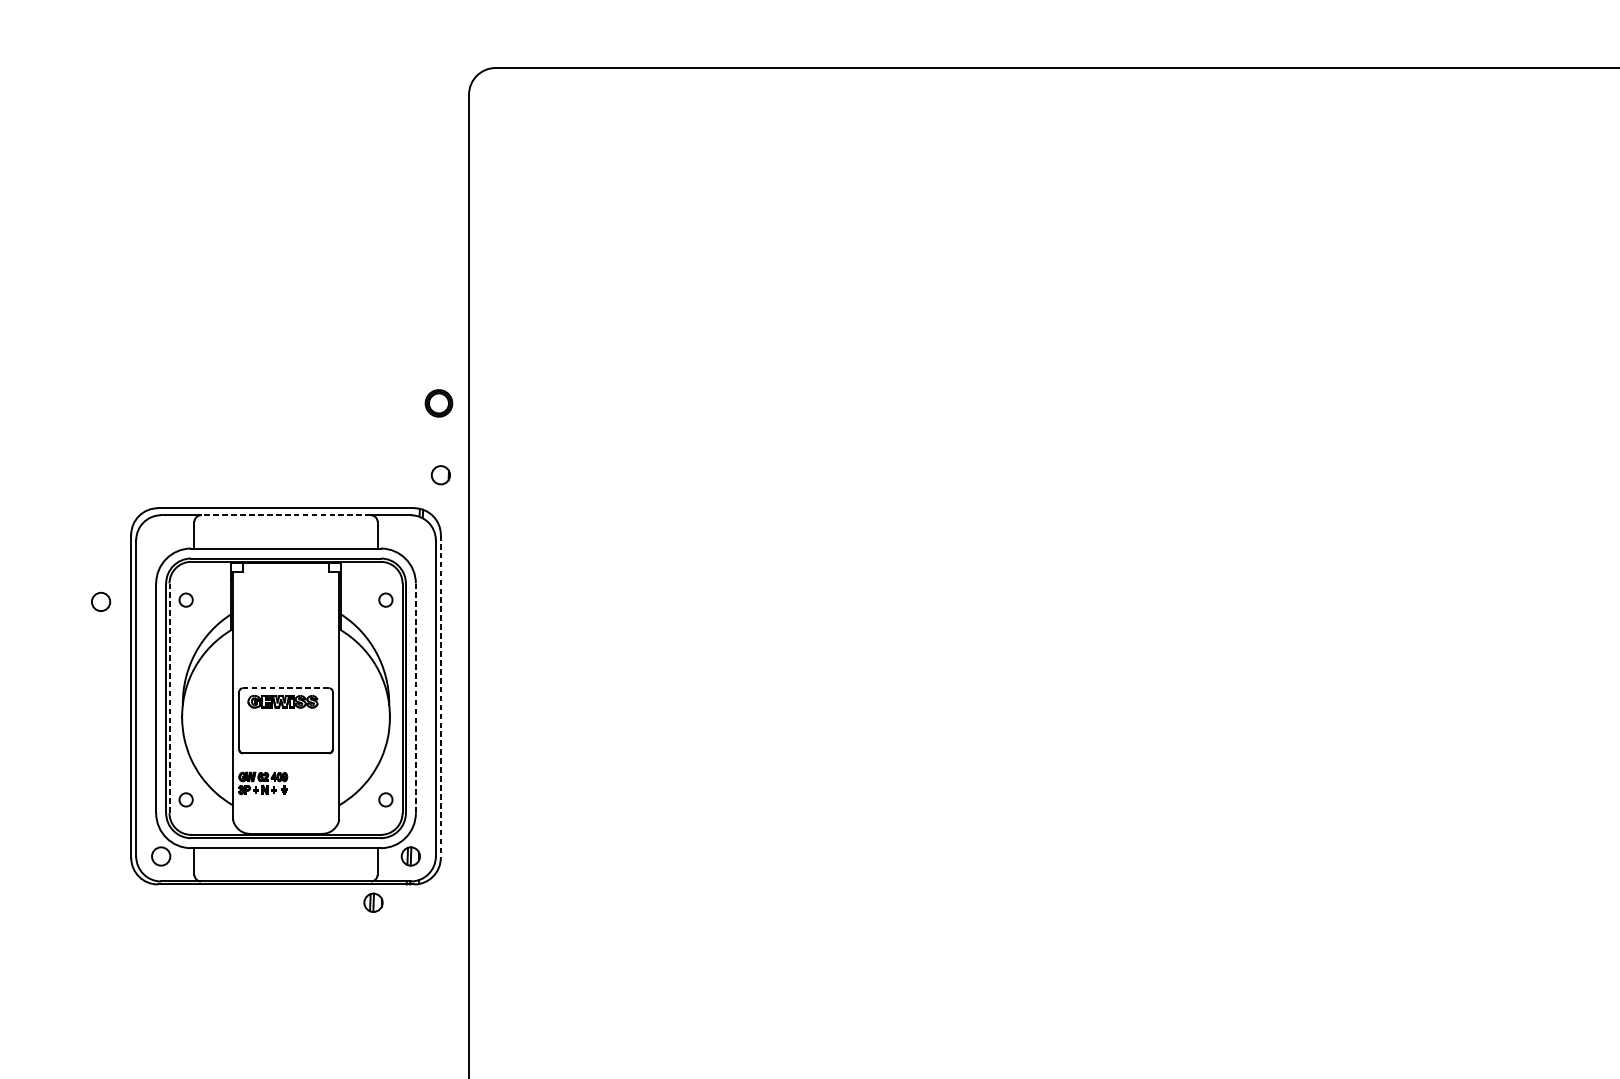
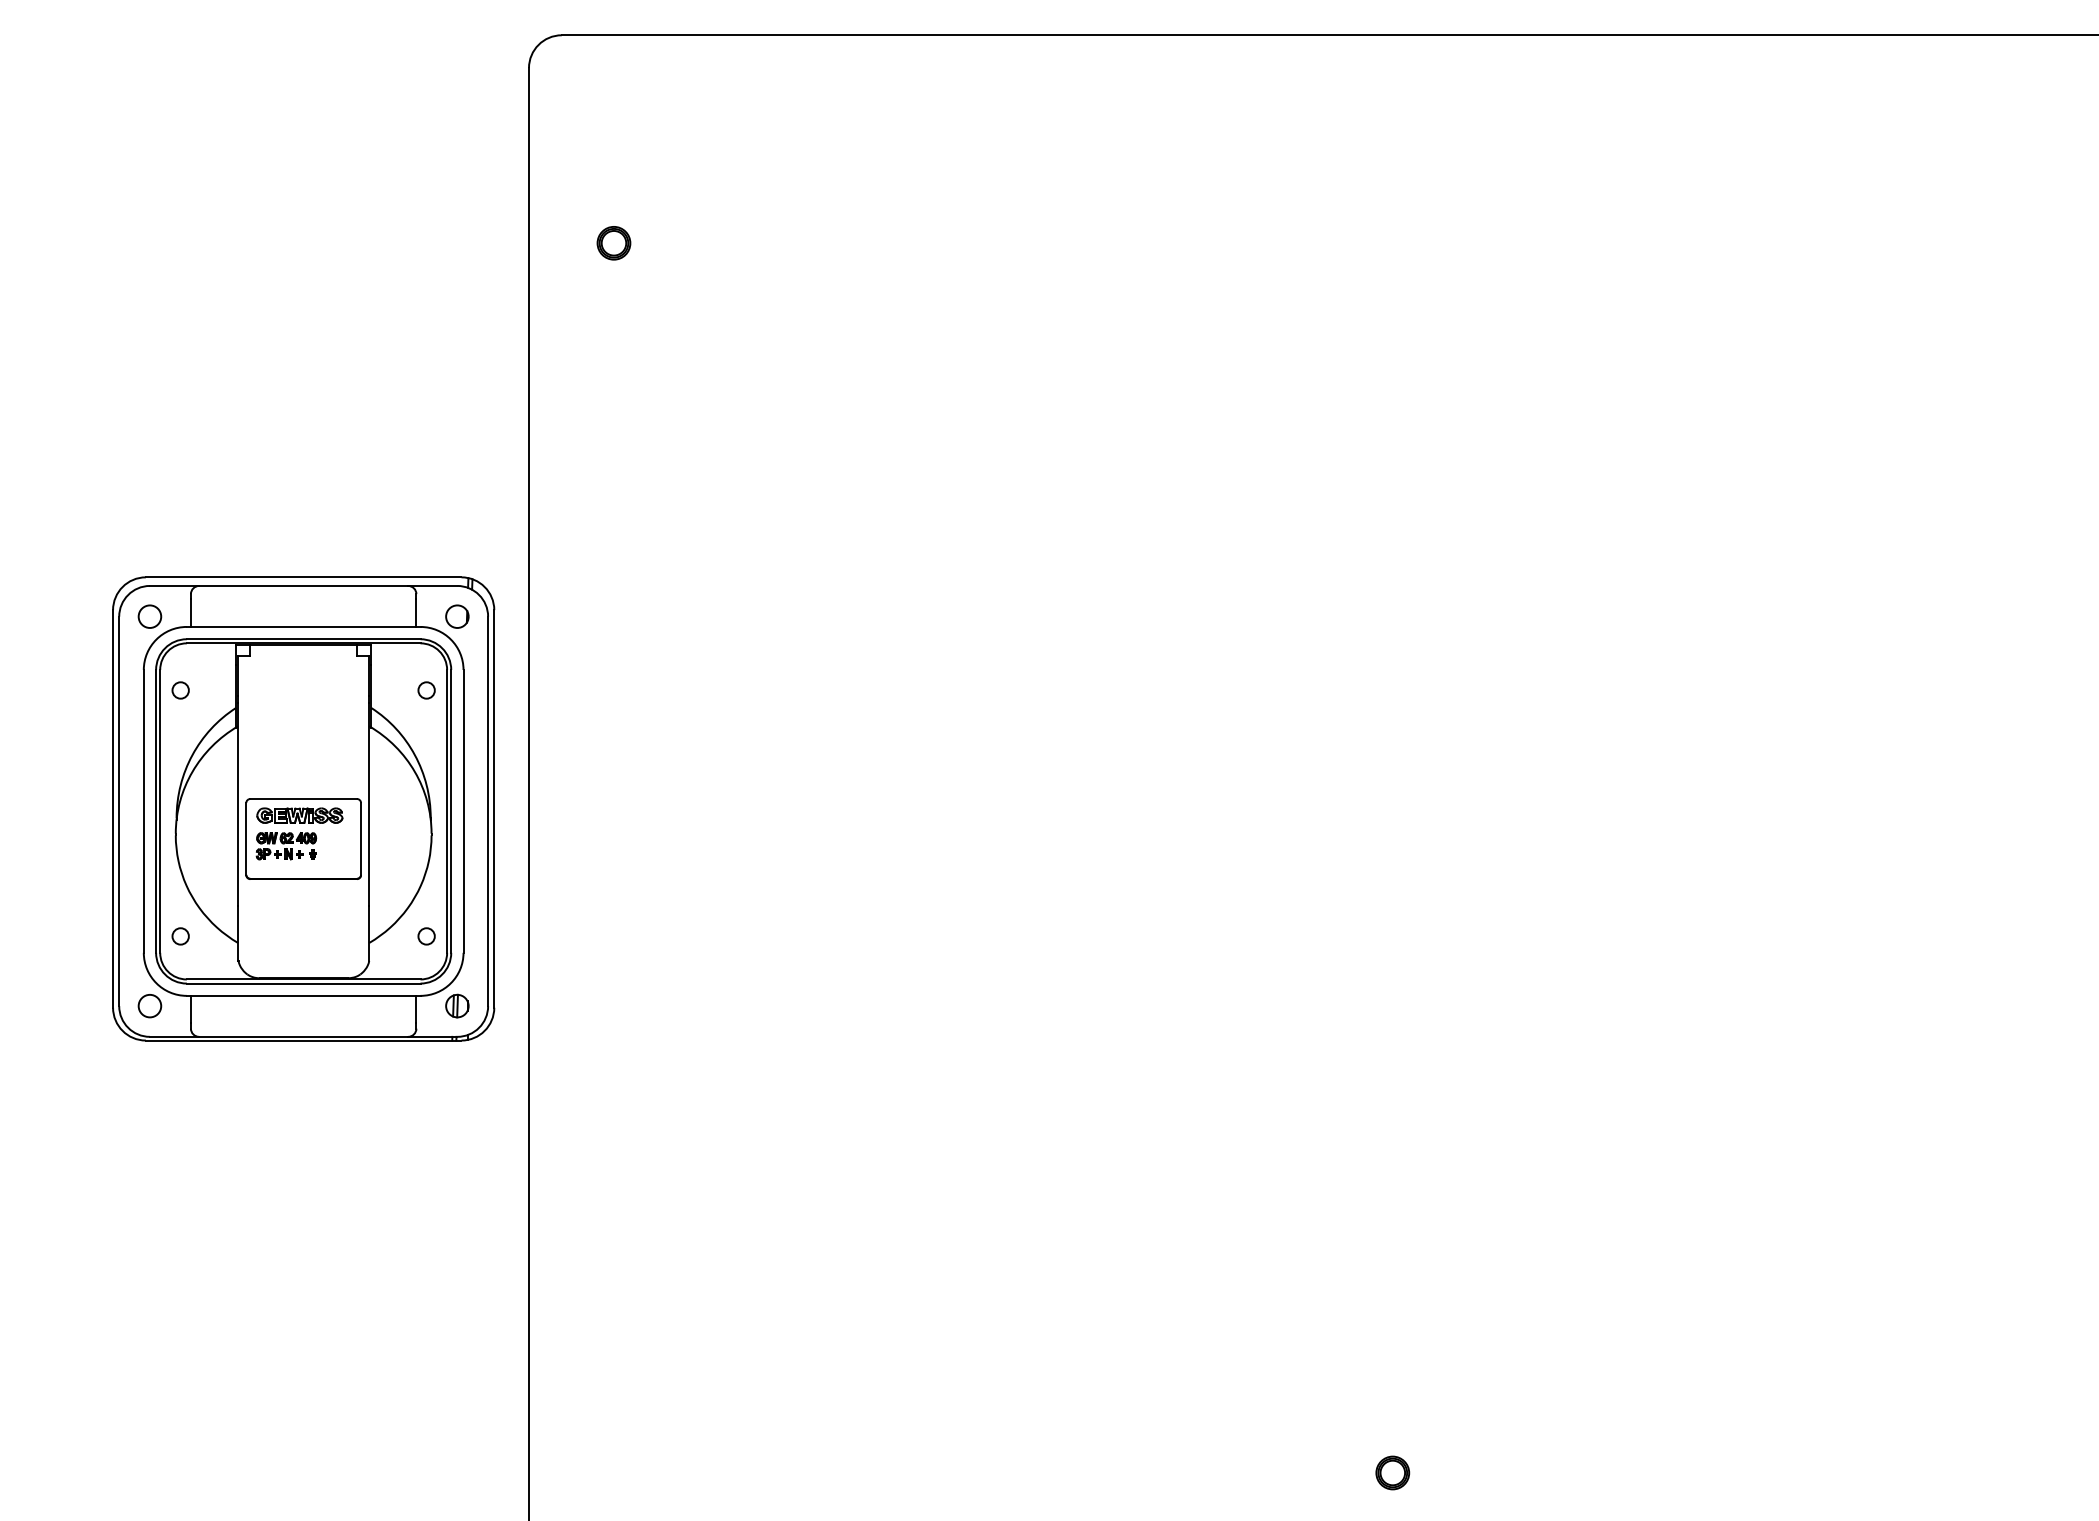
part: (438, 403) -> (613, 243), moved
circle: (441, 475) -> (457, 616), moved
line: (285, 514) -> (303, 585), dashed -> solid
circle: (100, 601) -> (149, 616), moved
line: (286, 687) -> (304, 798), dashed -> solid
line: (441, 696) -> (494, 808), dashed -> solid
line: (169, 698) -> (160, 811), dashed -> solid
line: (415, 698) -> (463, 811), dashed -> solid
part: (263, 783) -> (286, 846), moved
part: (373, 902) -> (411, 1062), removed

